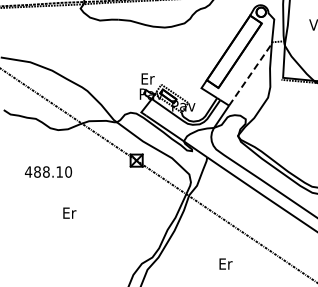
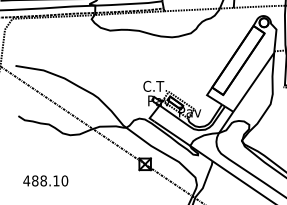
line: (250, 74) -> (253, 82), dashed -> solid
text: (146, 78) -> (154, 85), Er -> C.T.
text: (48, 171) -> (45, 180), moved

